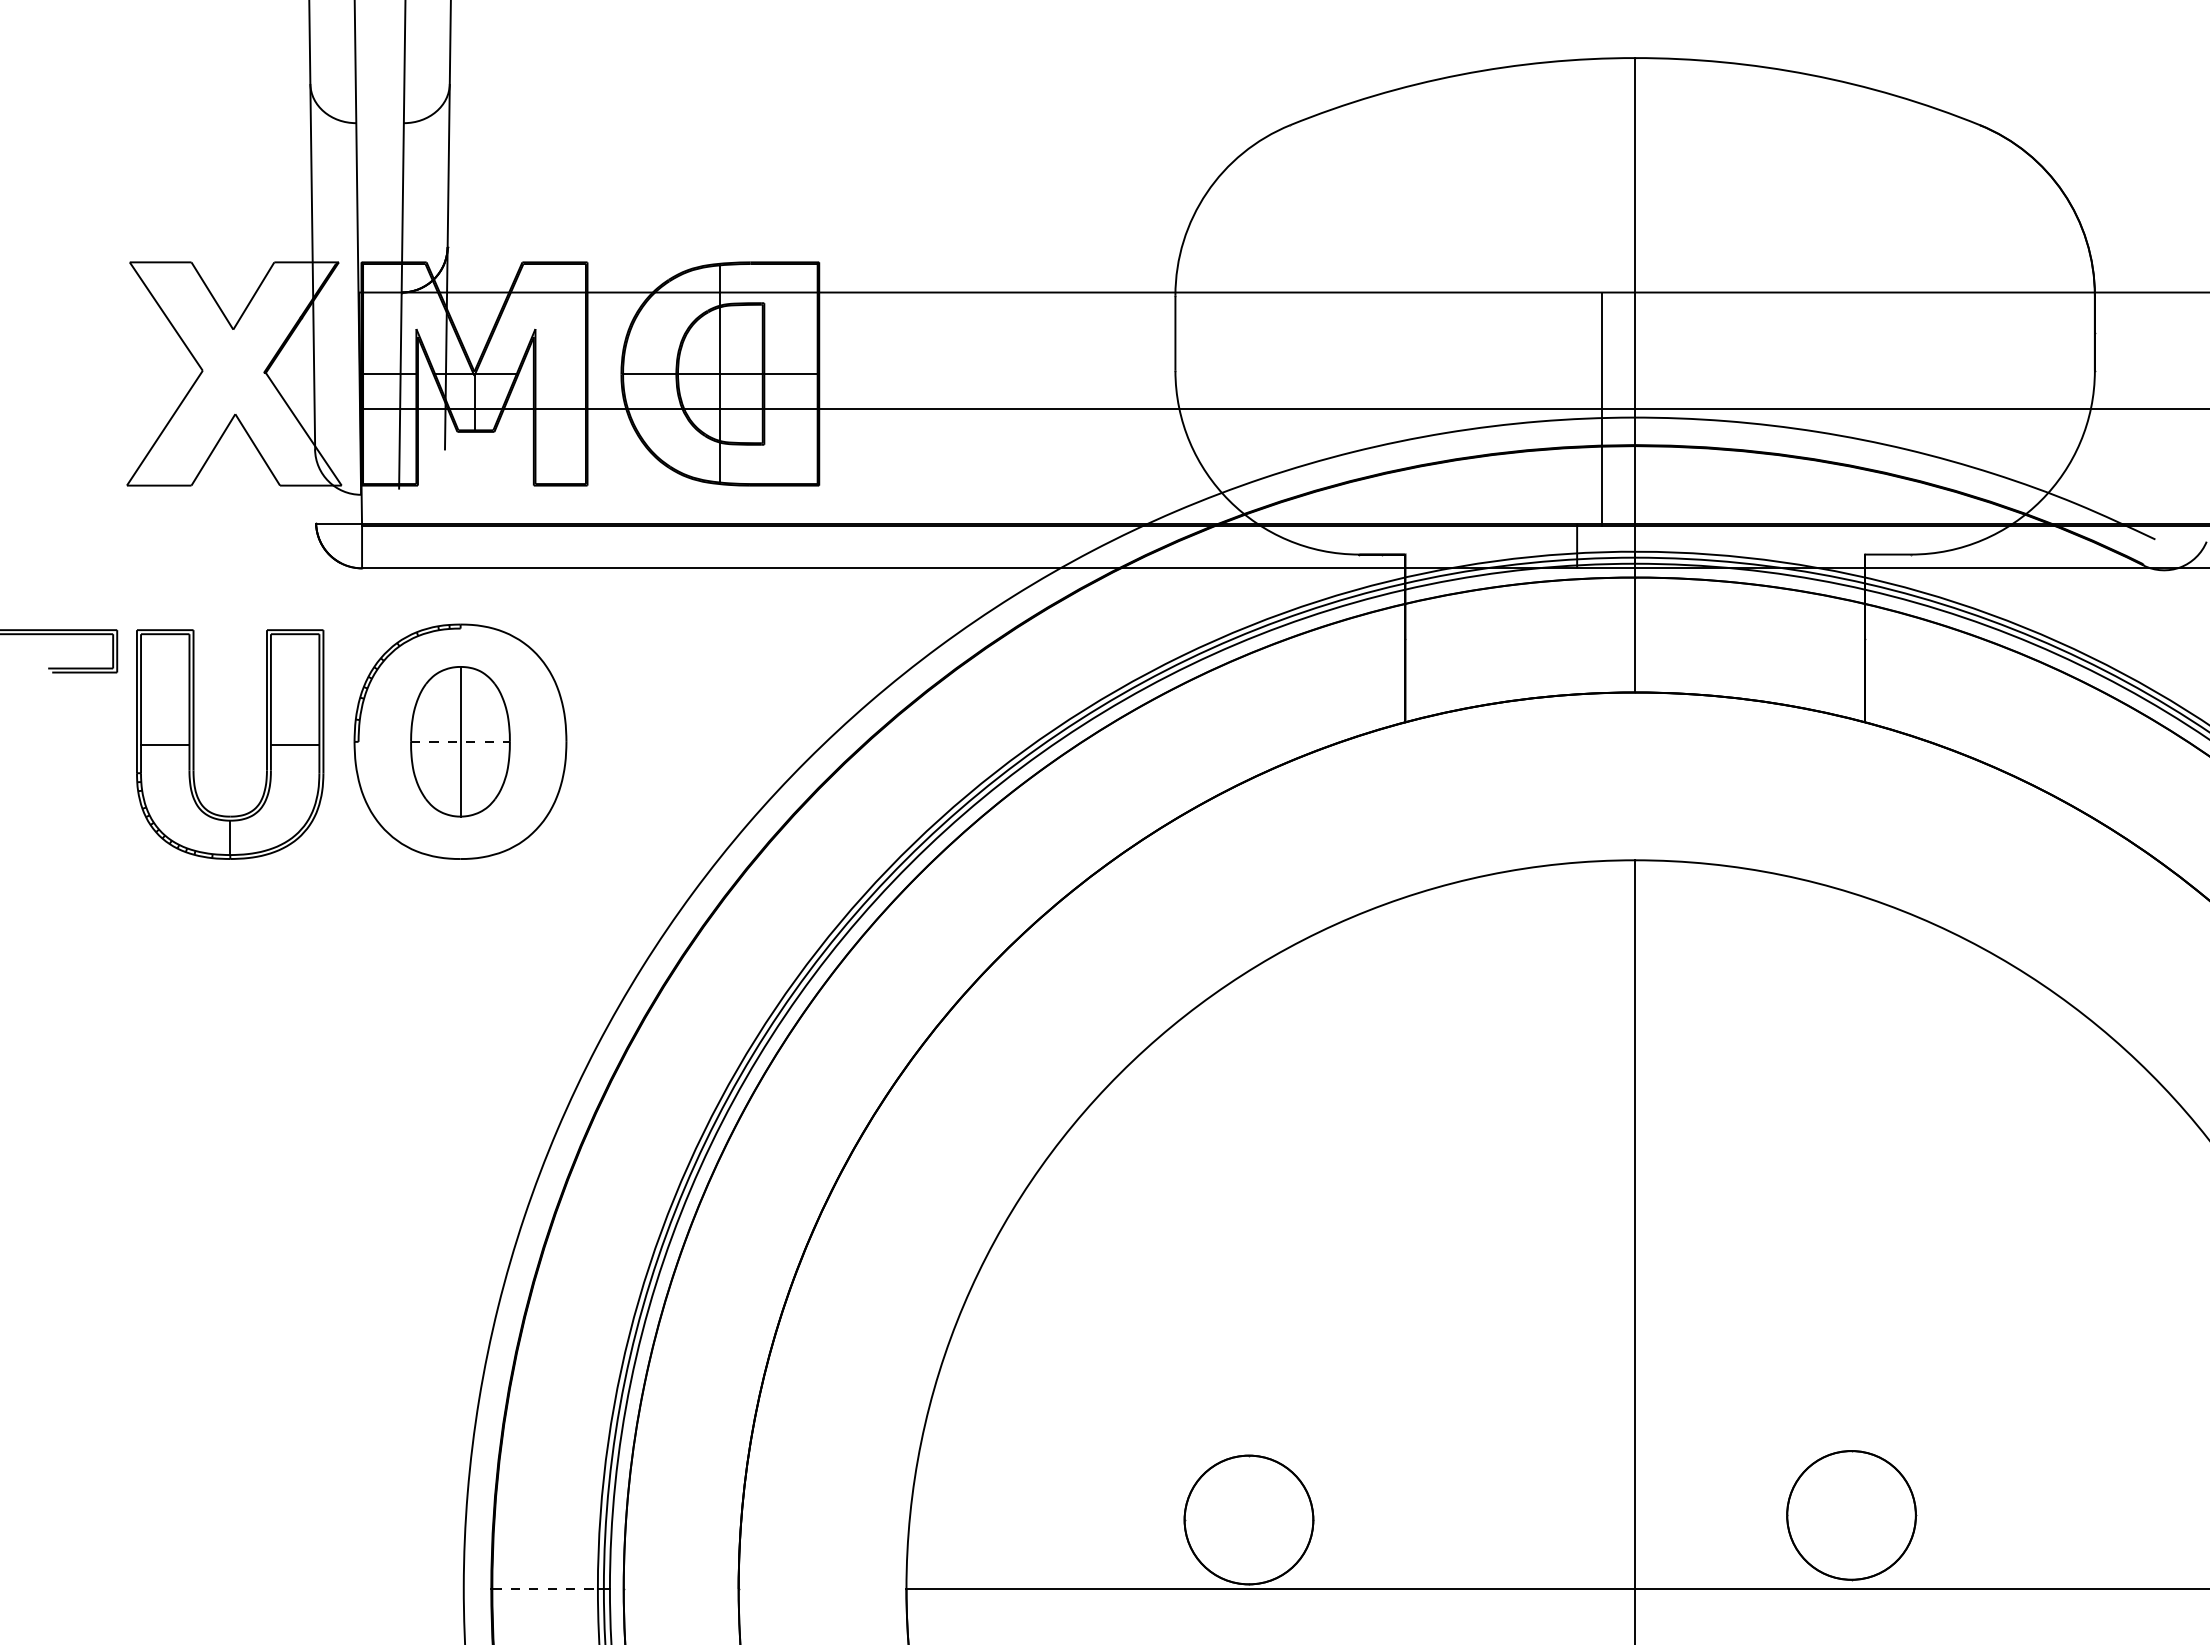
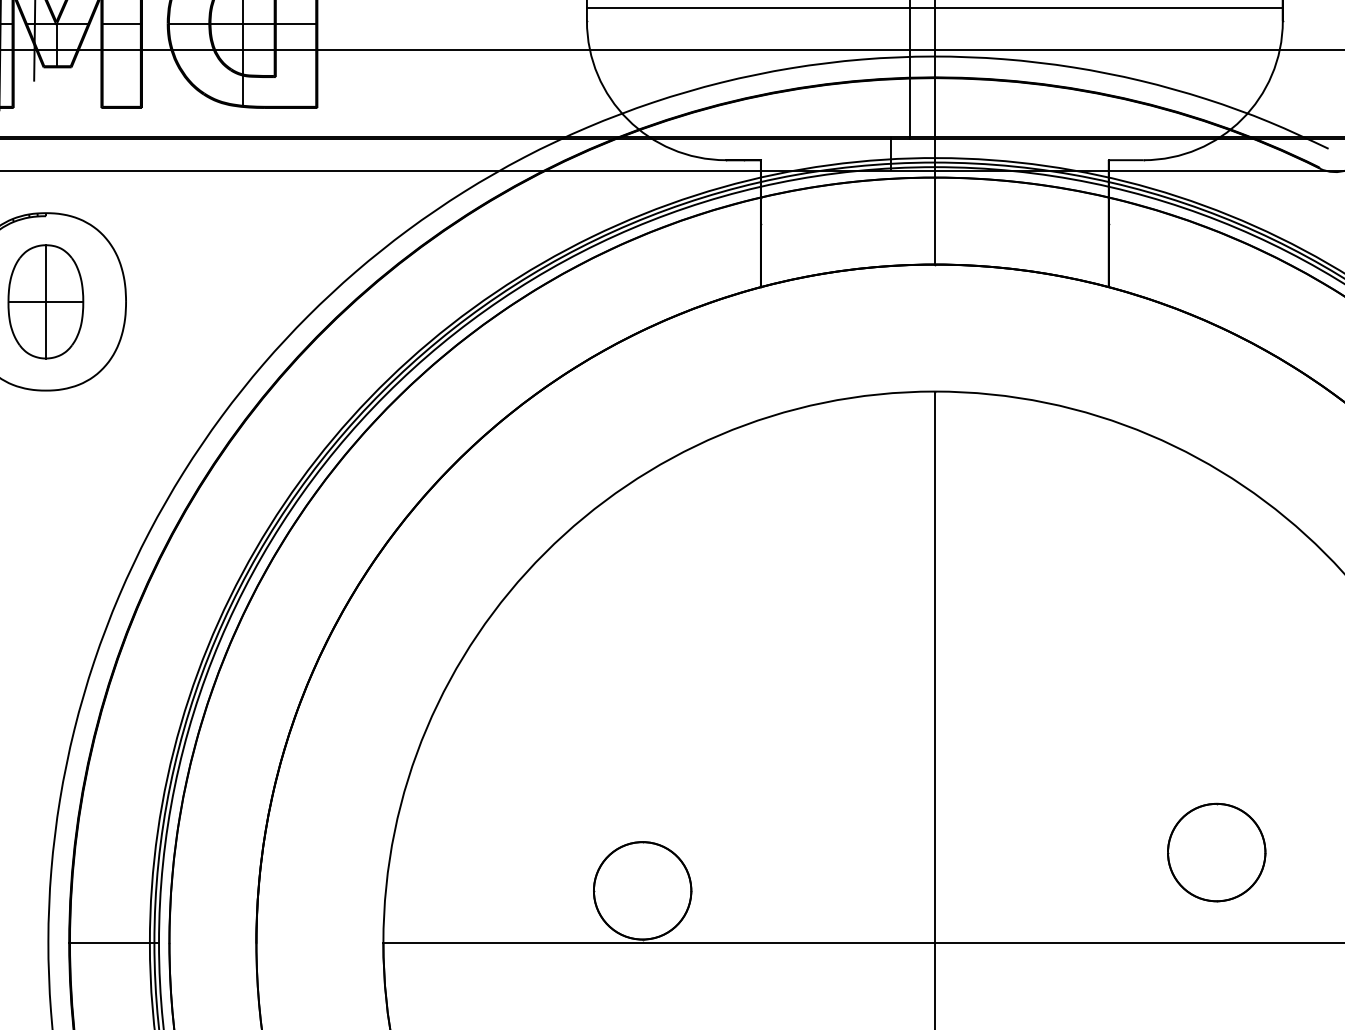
line: (1634, 354) -> (934, 8), added
line: (560, 373) -> (121, 23), added
line: (460, 741) -> (45, 301), dashed -> solid
part: (1851, 1515) -> (1216, 852), moved
line: (545, 1588) -> (110, 942), dashed -> solid

